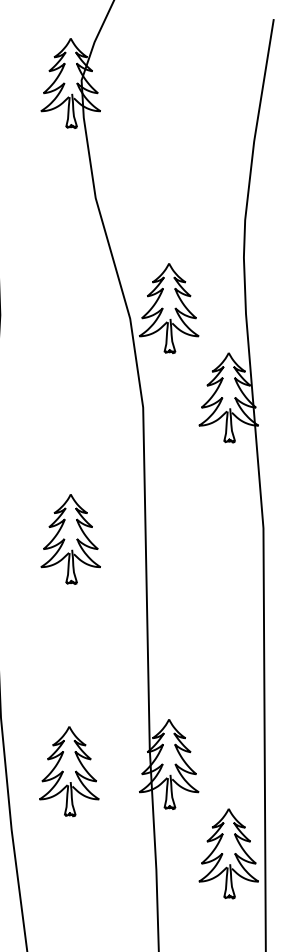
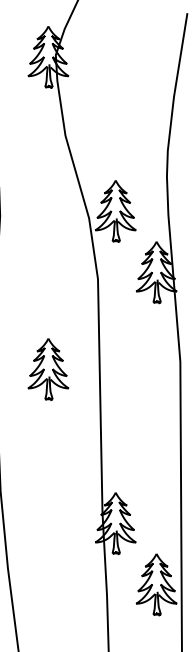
part: (69, 771) -> (47, 528), removed

